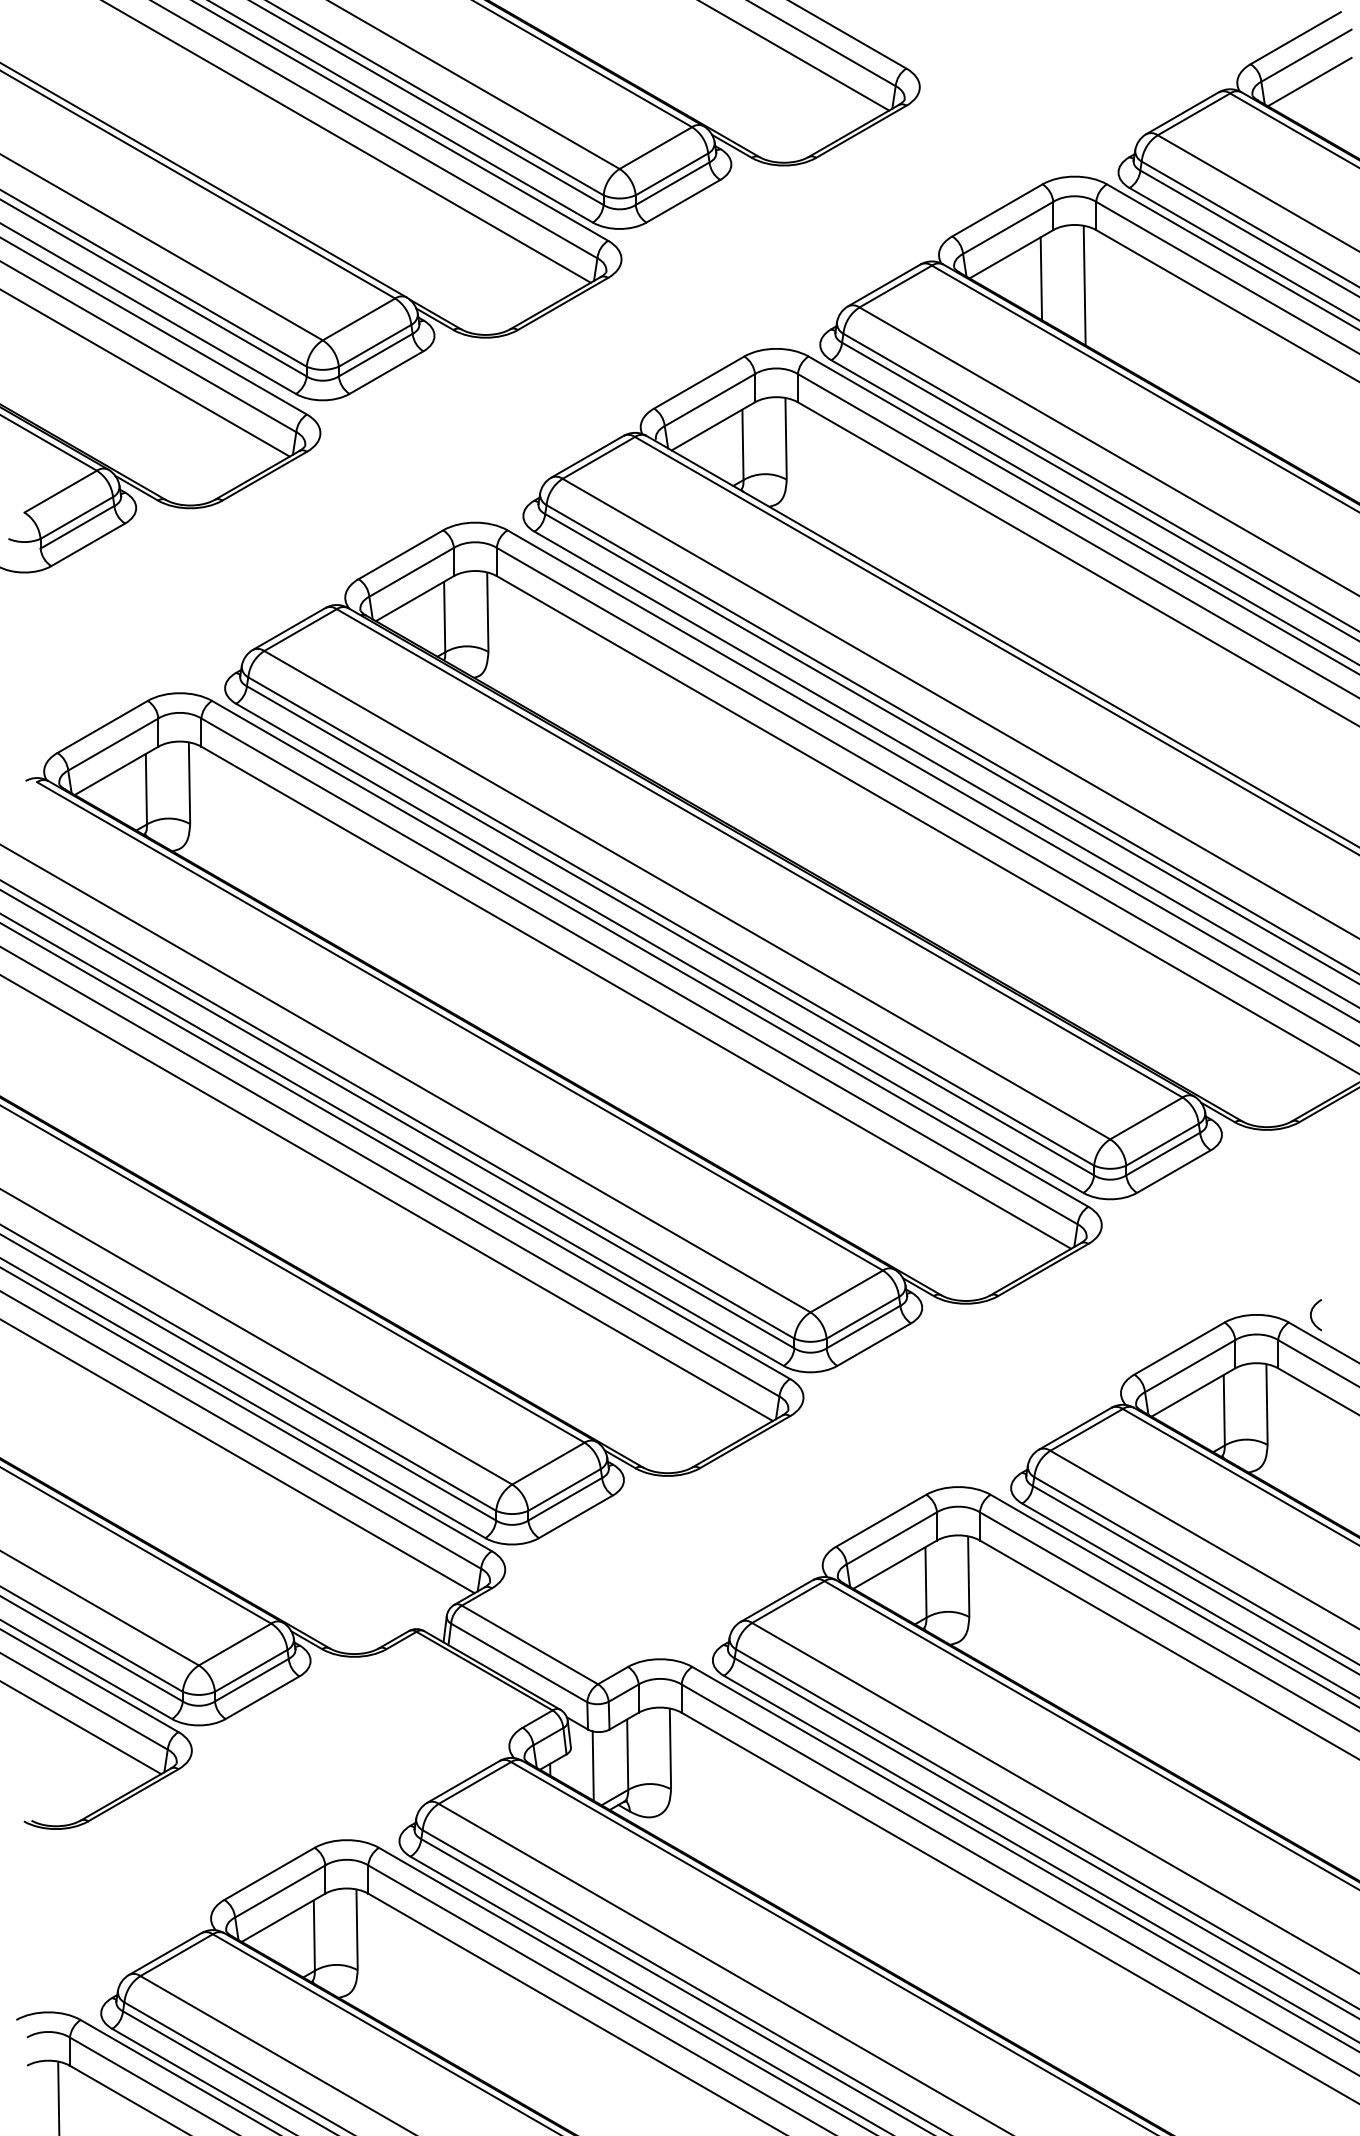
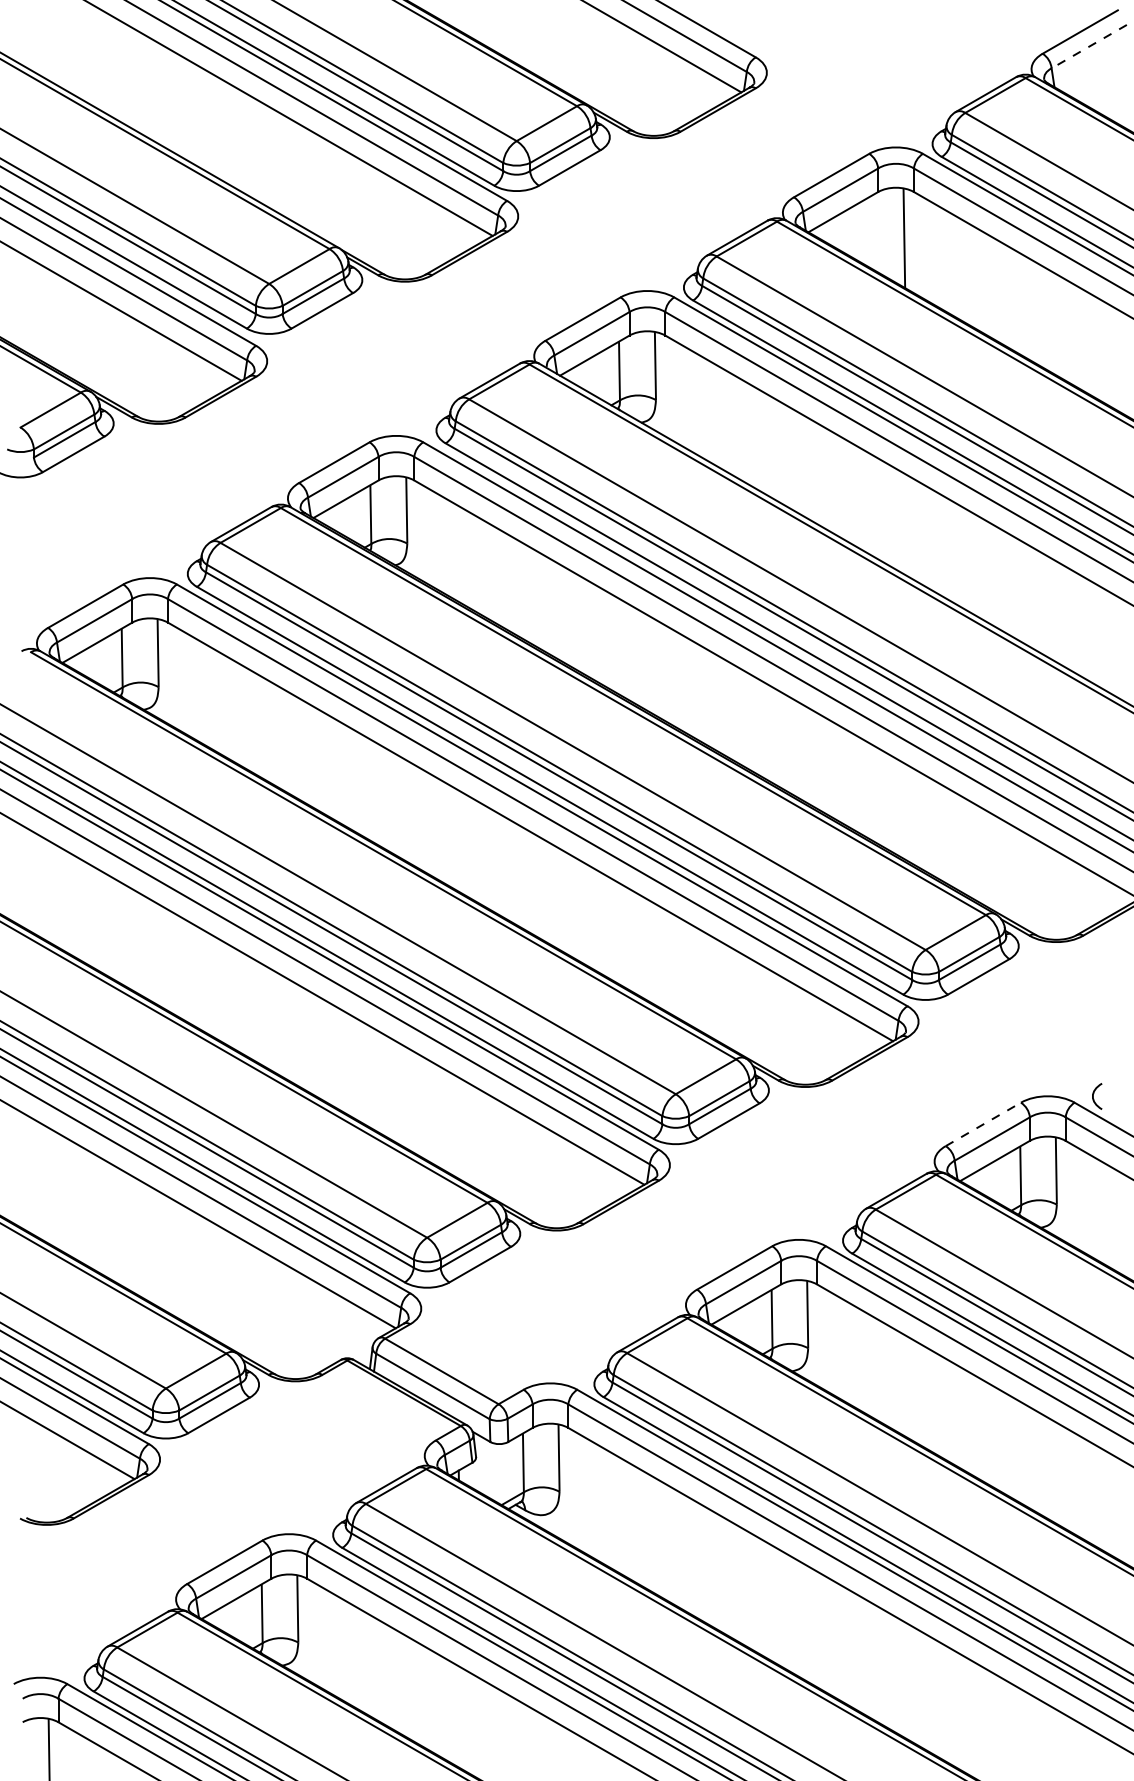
line: (1305, 55) -> (1088, 46), solid -> dashed
line: (1309, 81) -> (1091, 68), removed
line: (1040, 278) -> (867, 232), removed
line: (1179, 1348) -> (983, 1124), solid -> dashed
line: (593, 1766) -> (494, 1472), removed

